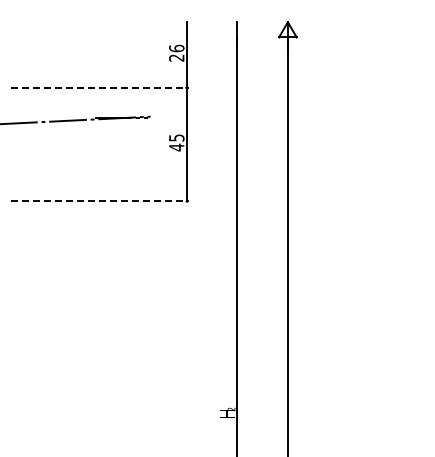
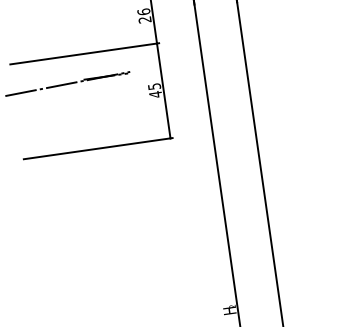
line: (100, 87) -> (84, 53), dashed -> solid
line: (100, 201) -> (98, 148), dashed -> solid

